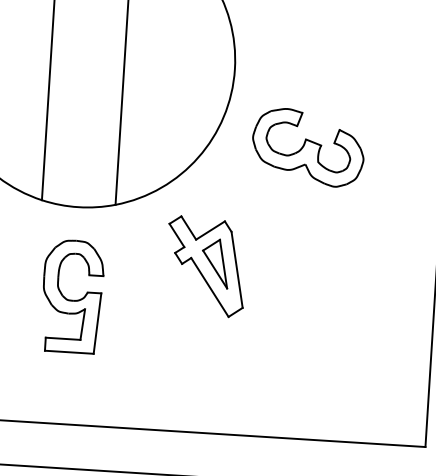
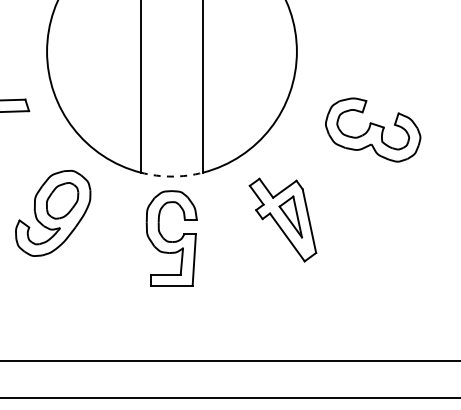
part: (308, 147) -> (373, 129), moved
arc: (77, 207) -> (171, 176), solid -> dashed
part: (72, 296) -> (171, 238), moved

